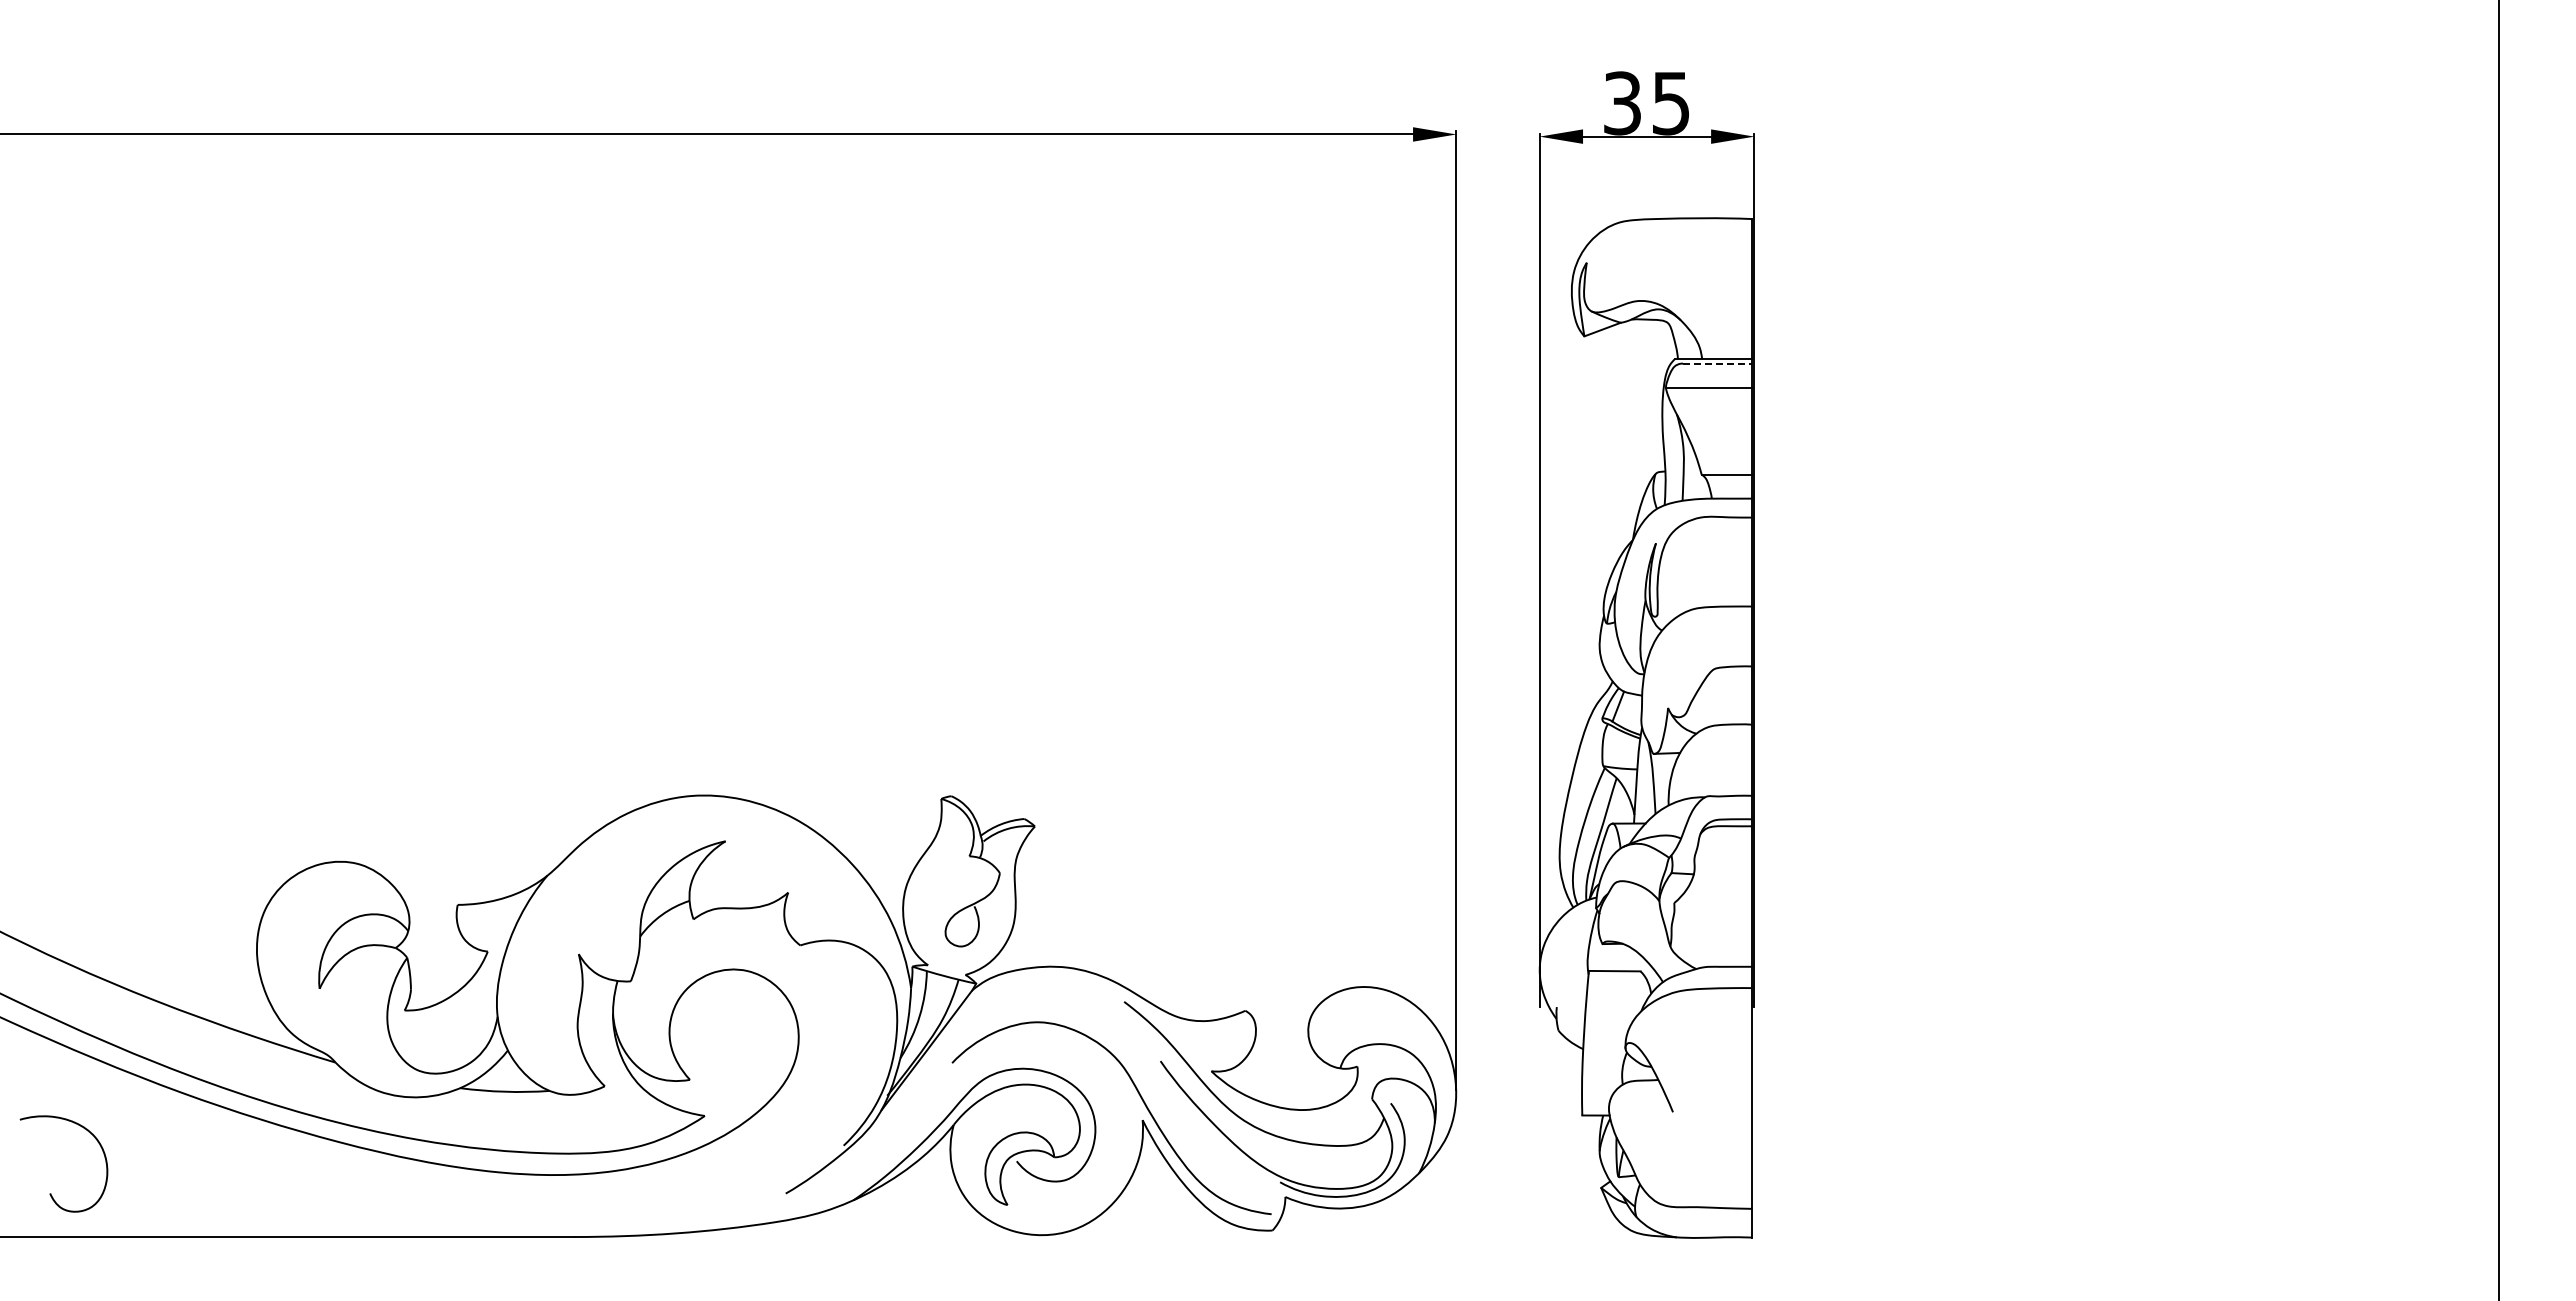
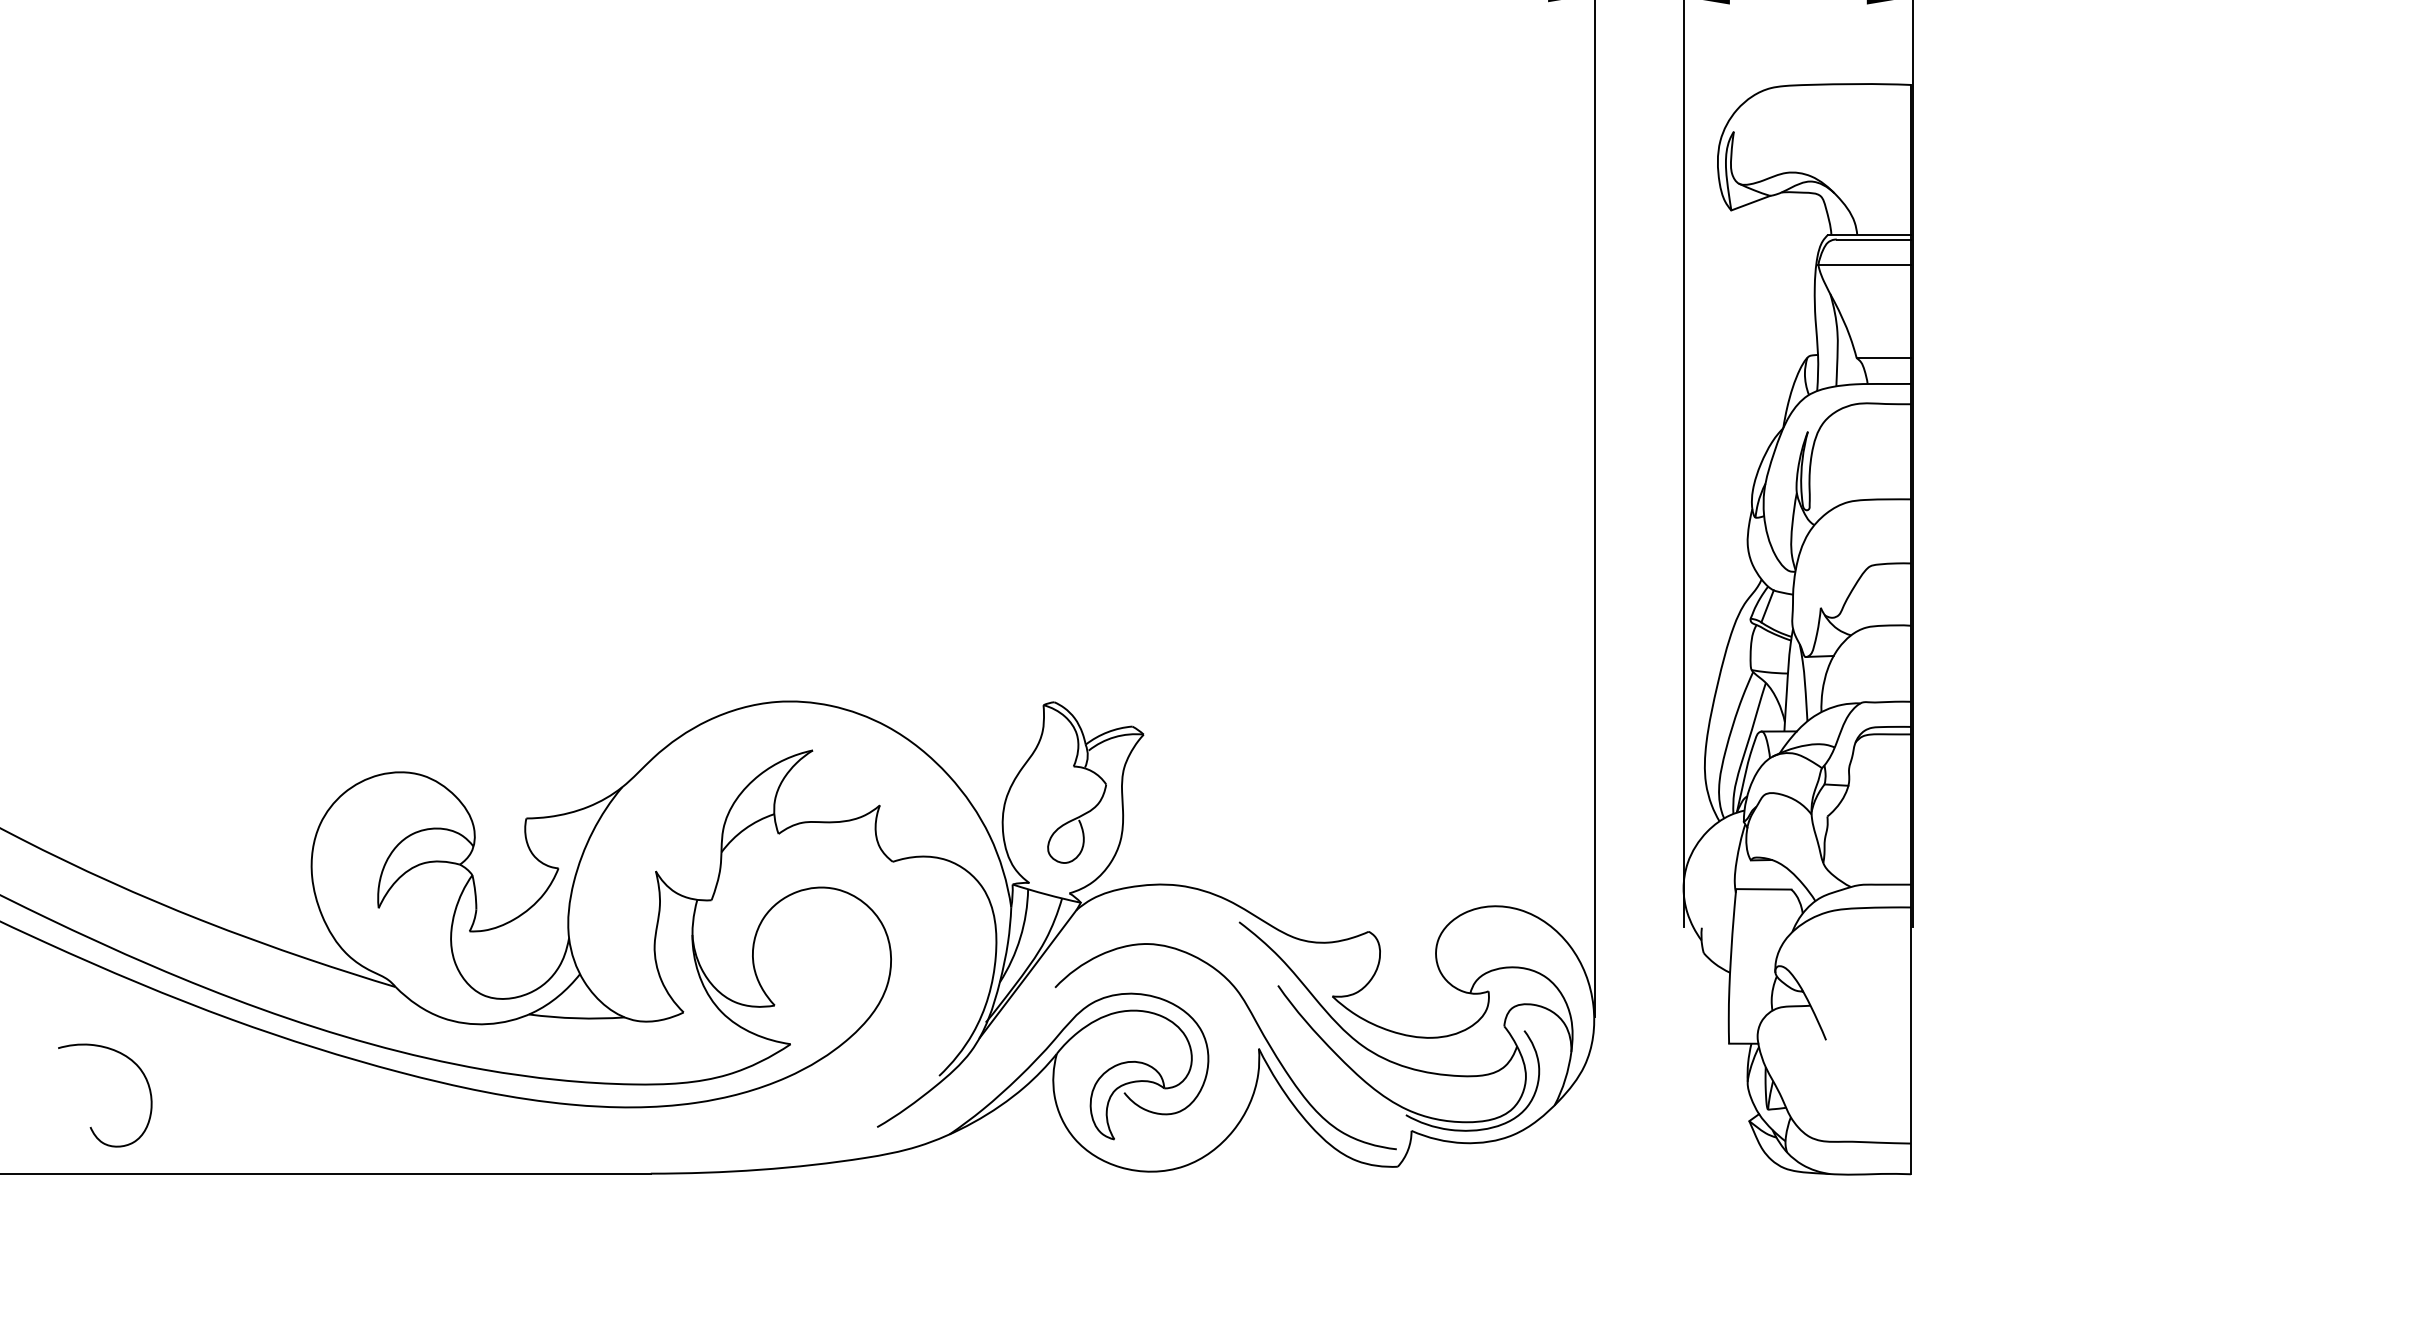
line: (1717, 363) -> (1873, 239), dashed -> solid

